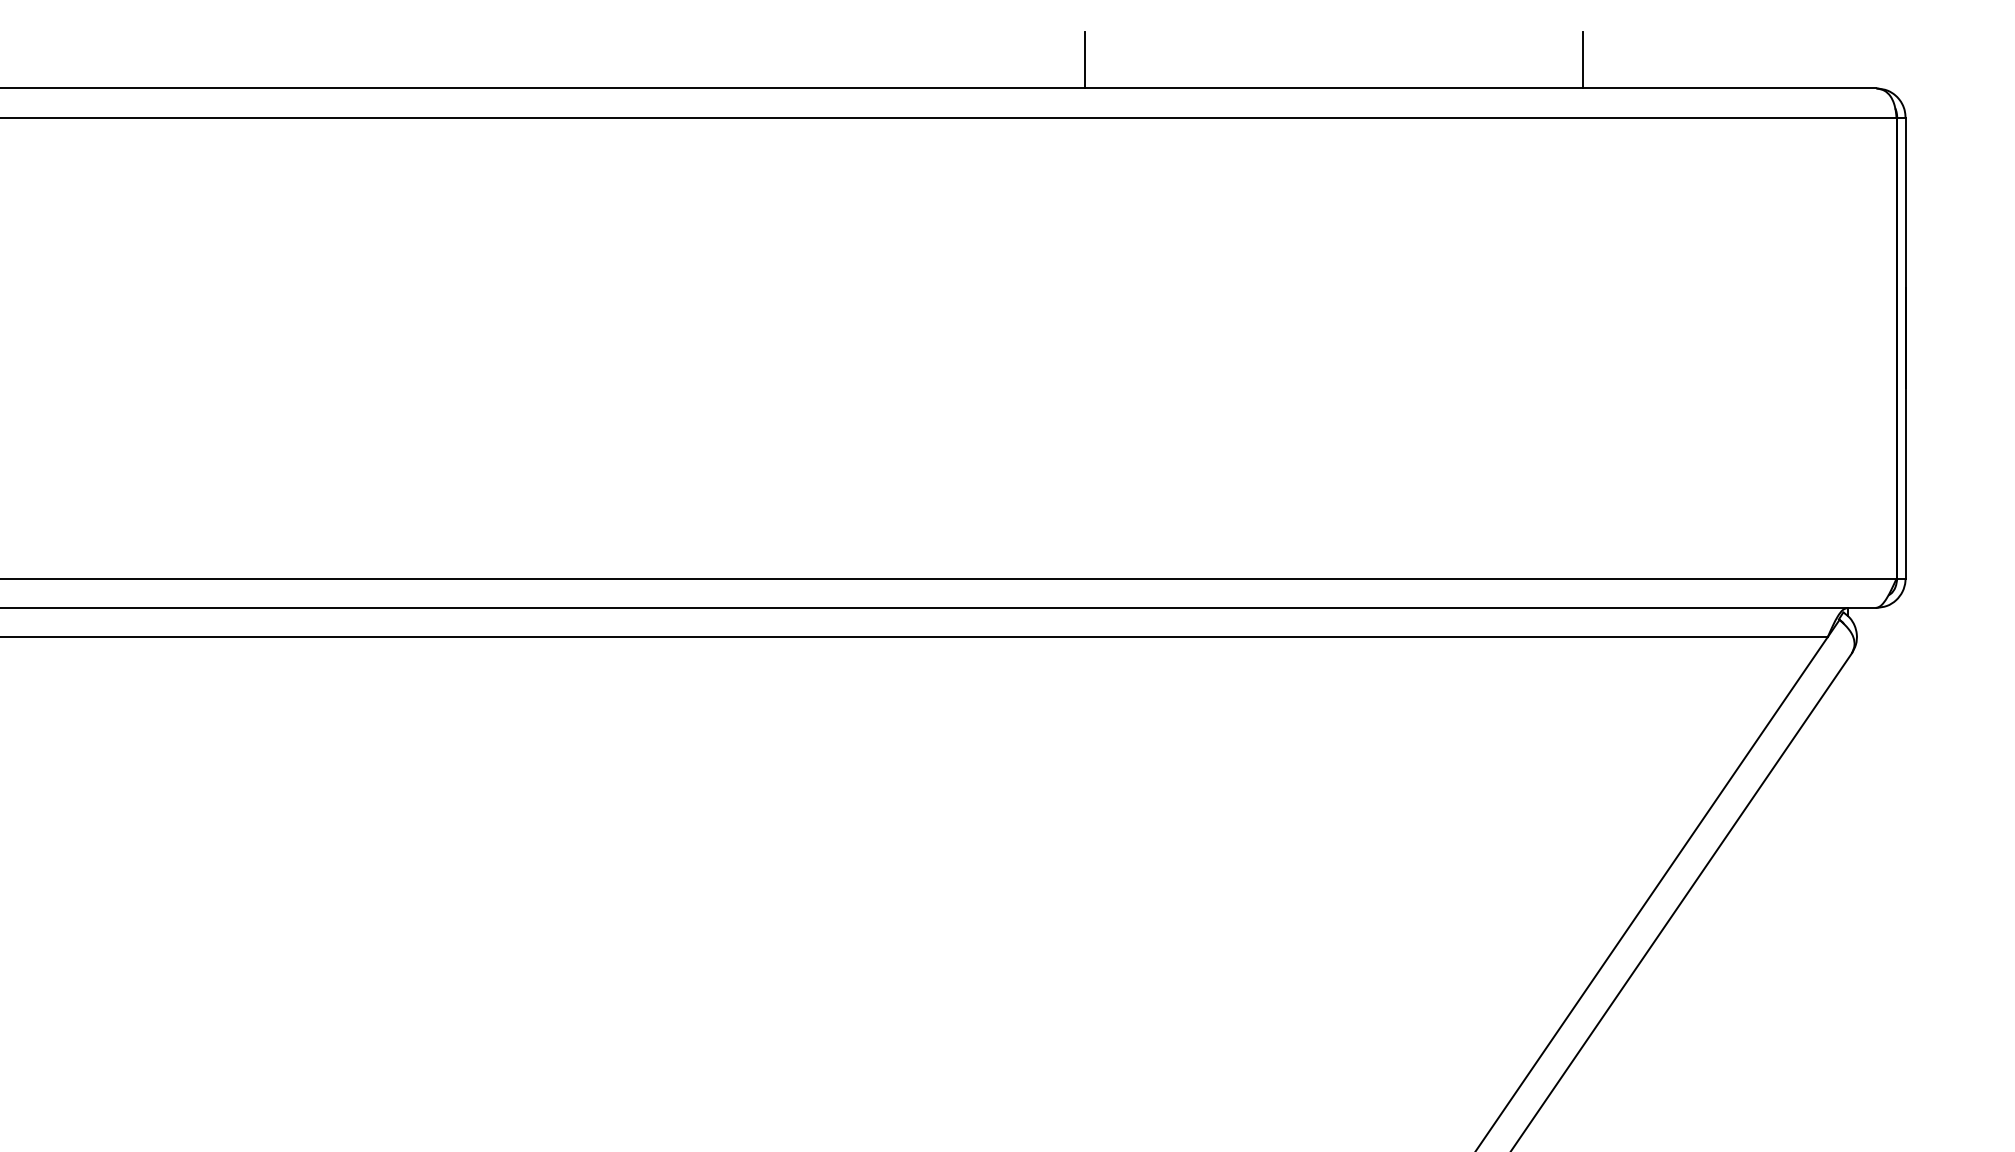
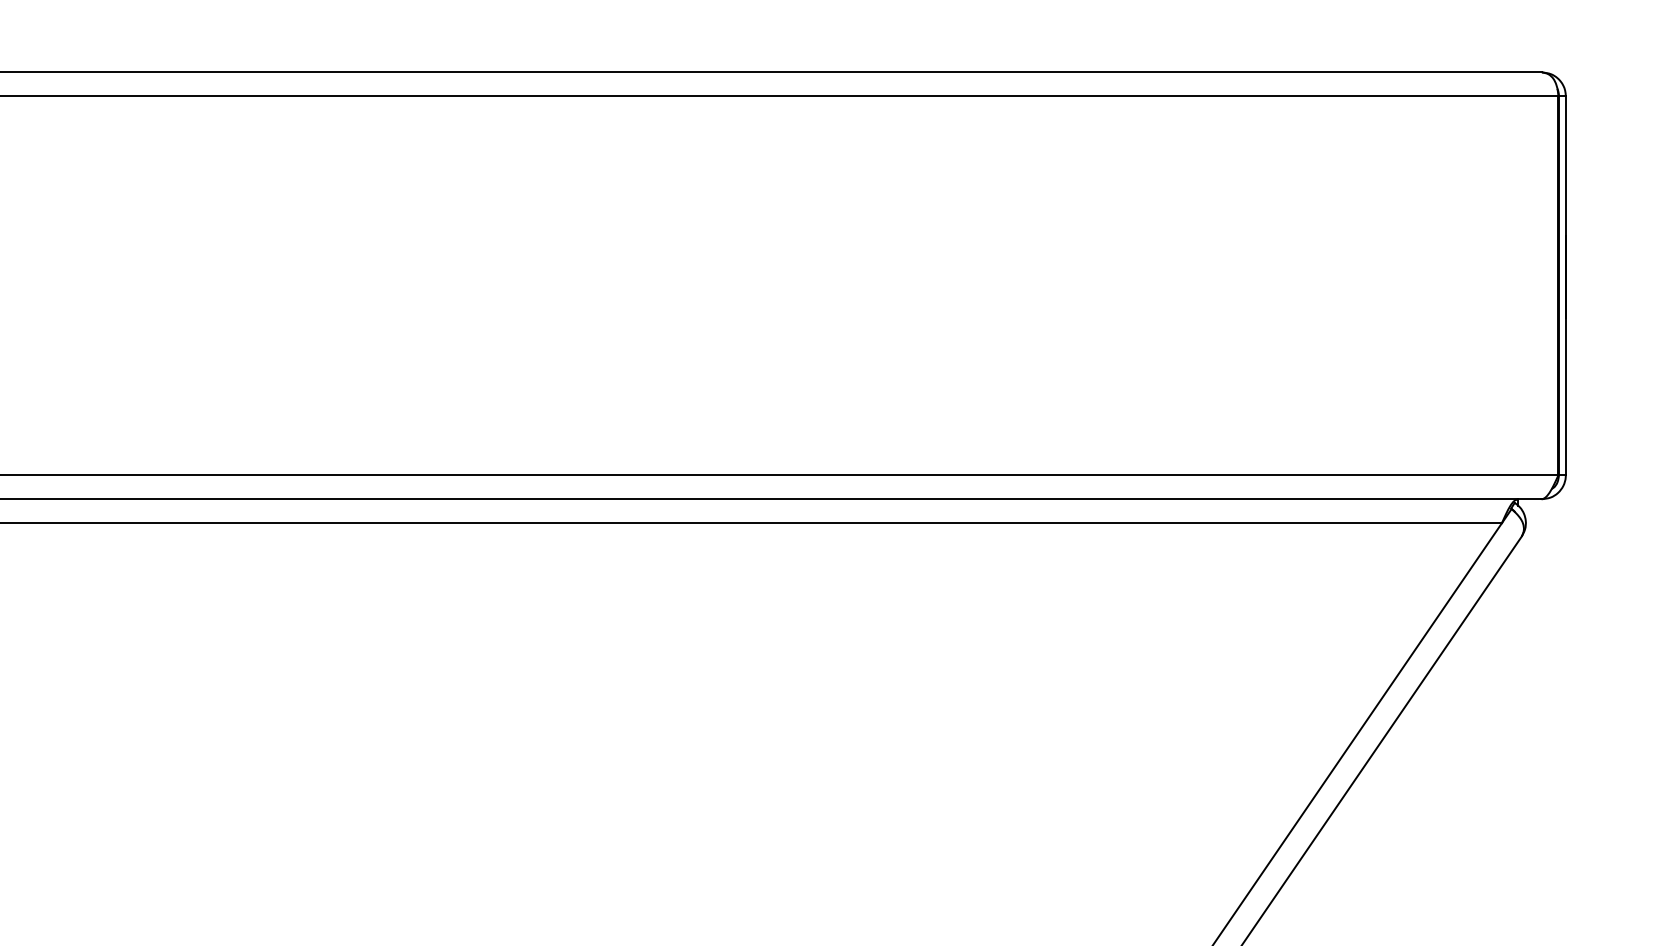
line: (1084, 60) -> (891, 49), removed
line: (1583, 60) -> (1301, 49), removed

